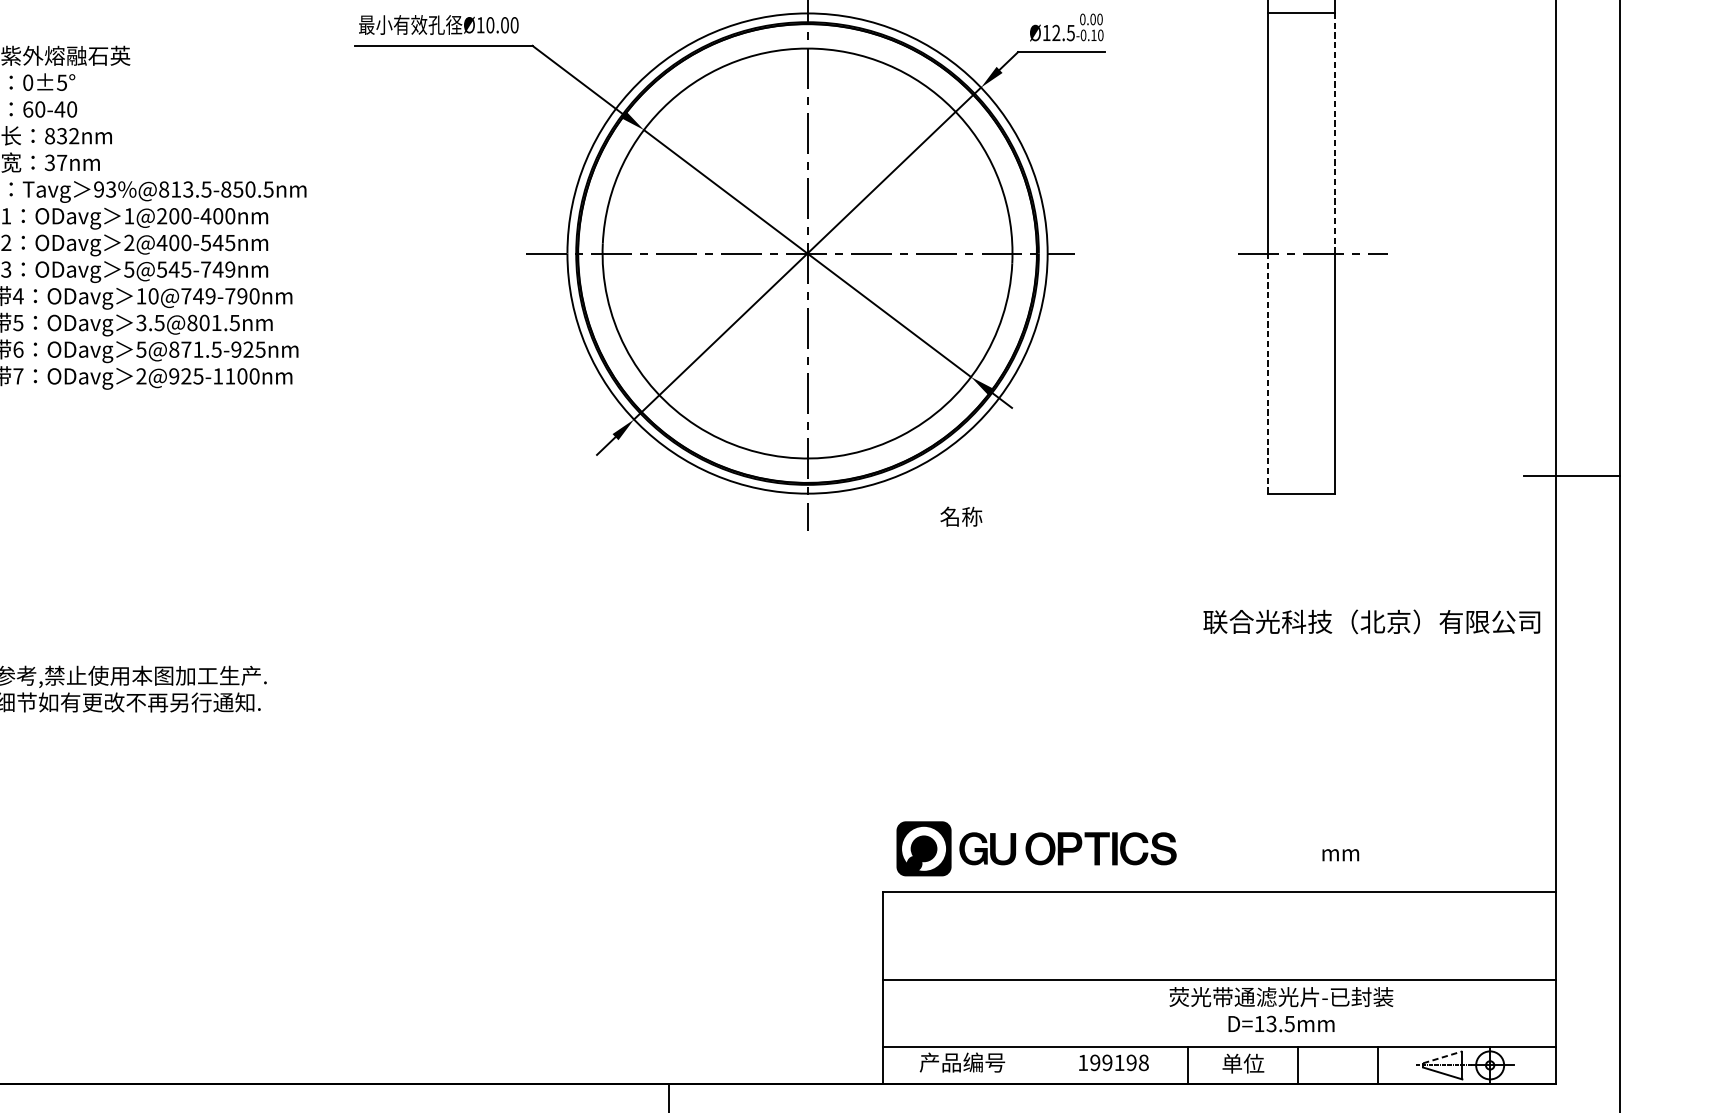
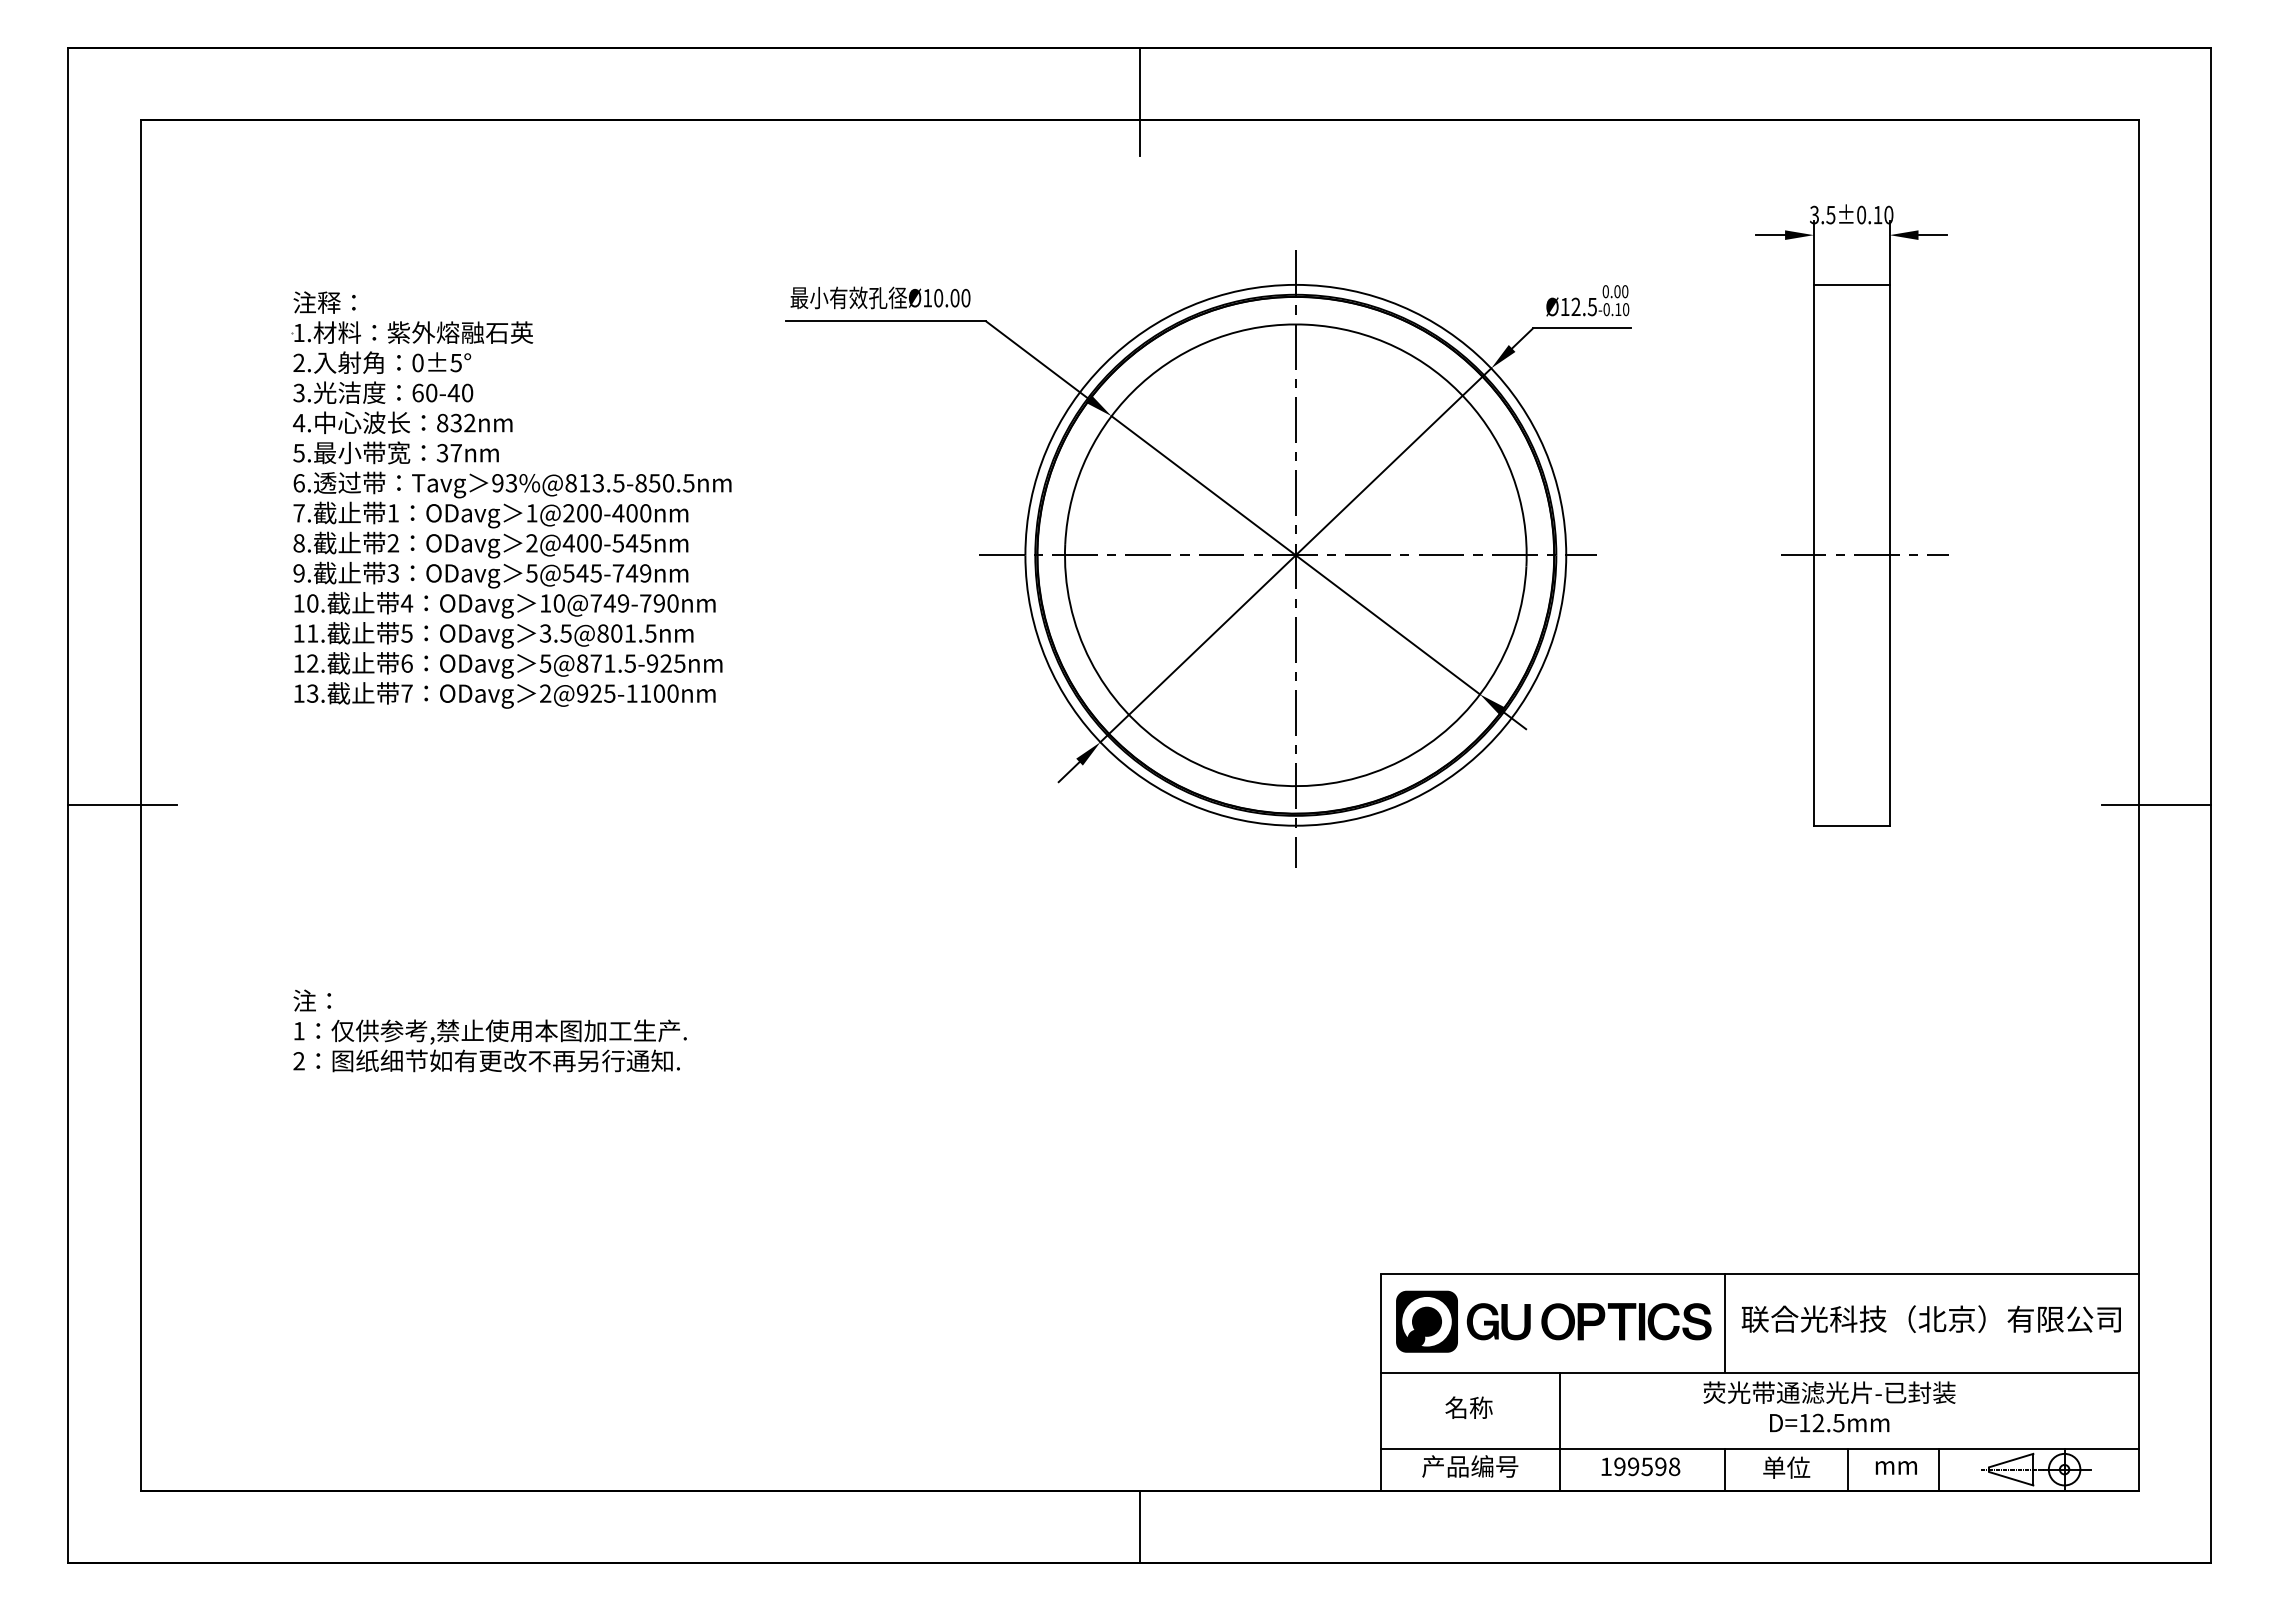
line: (1334, 132) -> (1889, 419), dashed -> solid
line: (1267, 373) -> (1813, 690), dashed -> solid
text: (960, 516) -> (1468, 1407), moved
text: (1371, 621) -> (1930, 1318), moved
part: (1036, 848) -> (1553, 1321), moved
text: (1339, 854) -> (1895, 1467), moved
line: (1188, 935) -> (1724, 1323), added
text: (1271, 1024) -> (1818, 1423), D=13.5mm -> D=12.5mm
line: (1041, 1031) -> (1559, 1431), added
line: (1442, 1057) -> (2011, 1460), dashed -> solid
text: (1118, 1062) -> (1646, 1466), 199198 -> 199598

